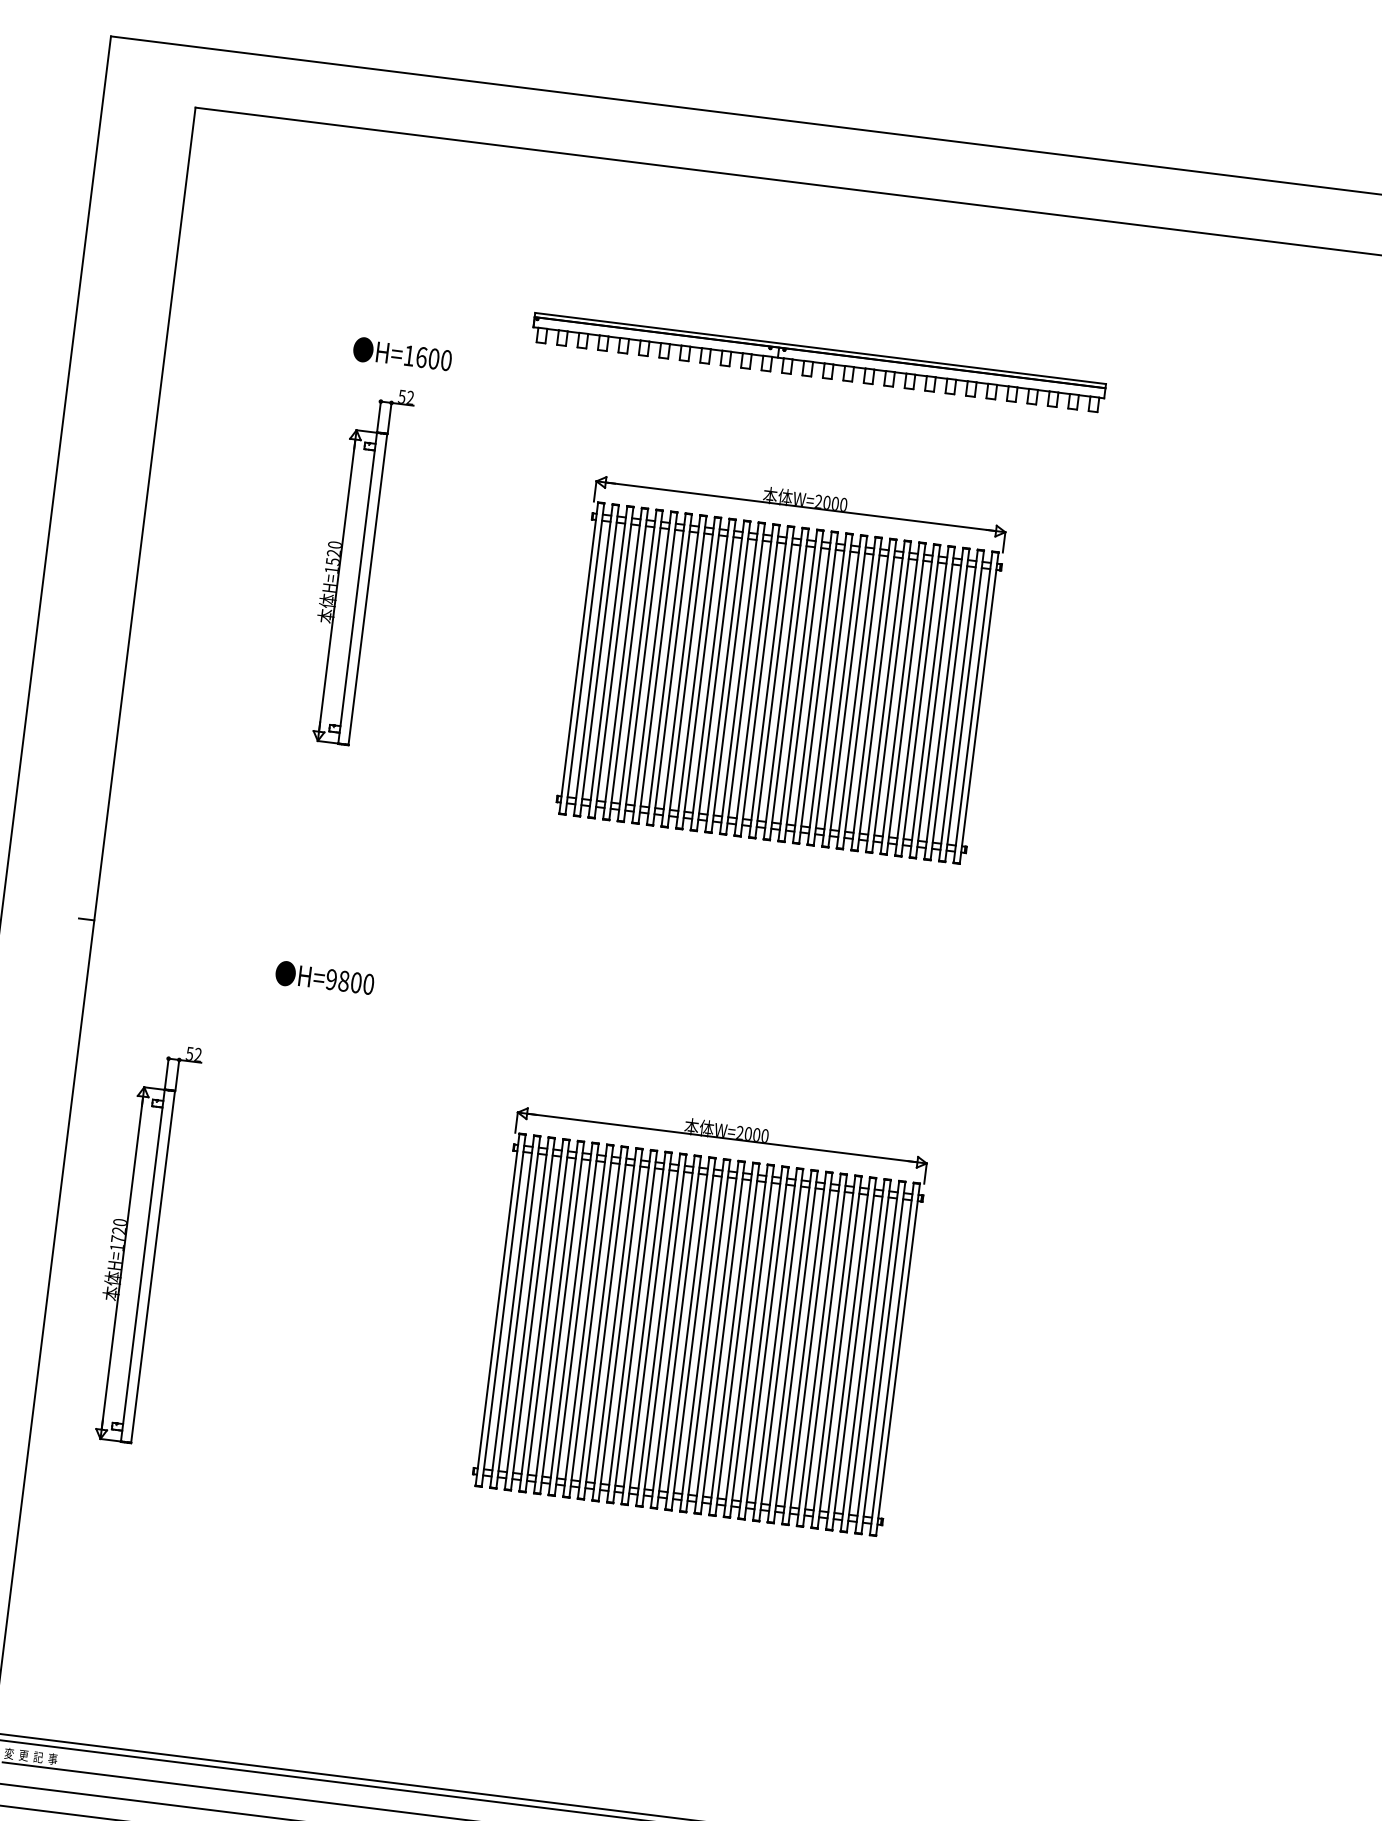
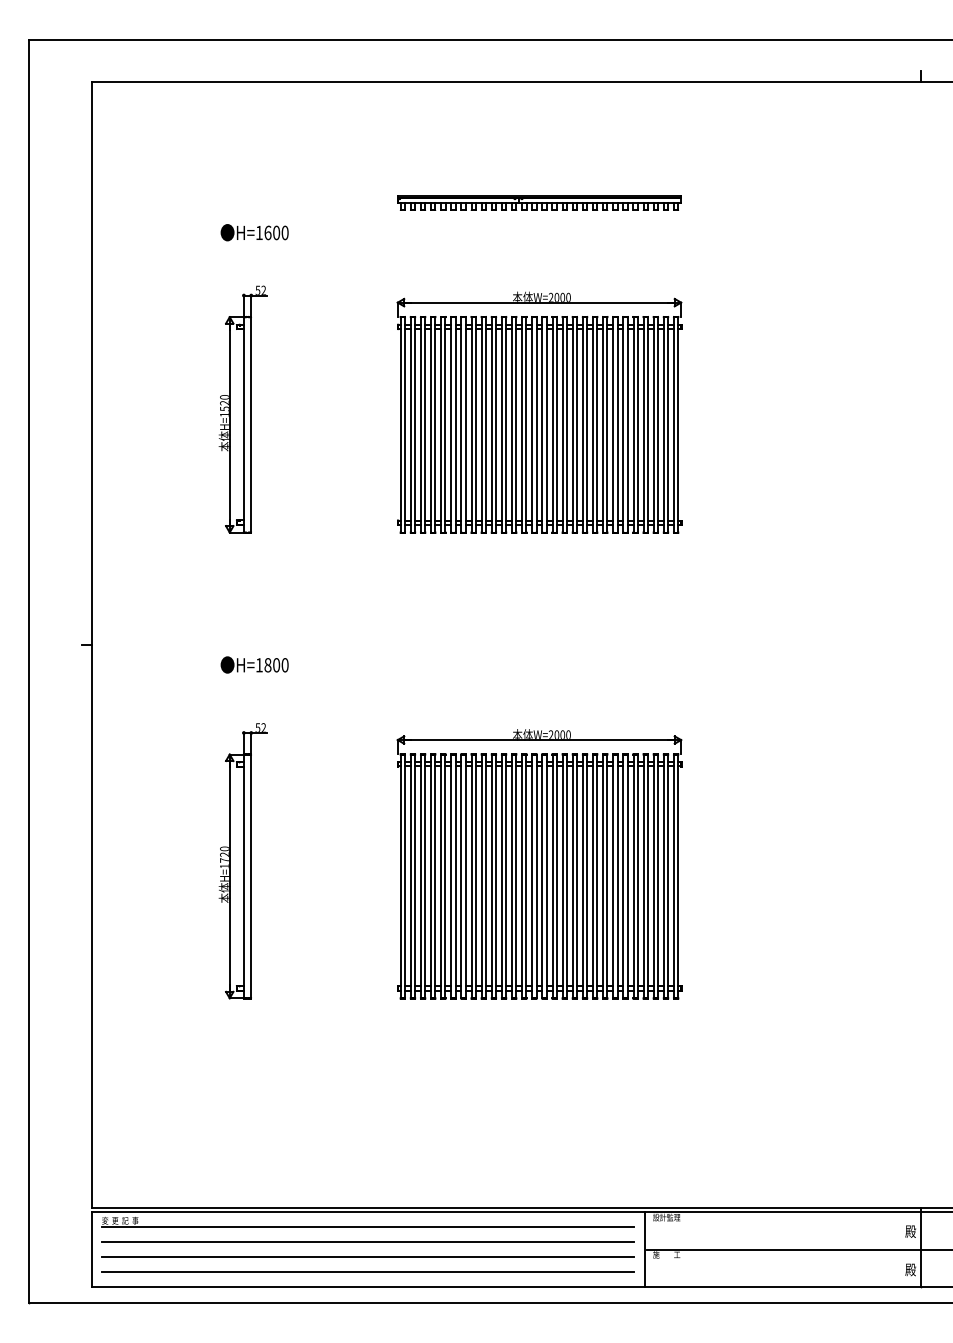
part: (818, 362) -> (539, 202), size x0.71
part: (358, 565) -> (242, 409), moved
text: (330, 979) -> (258, 665), H=9800 -> H=1800
part: (143, 1243) -> (242, 861), moved

